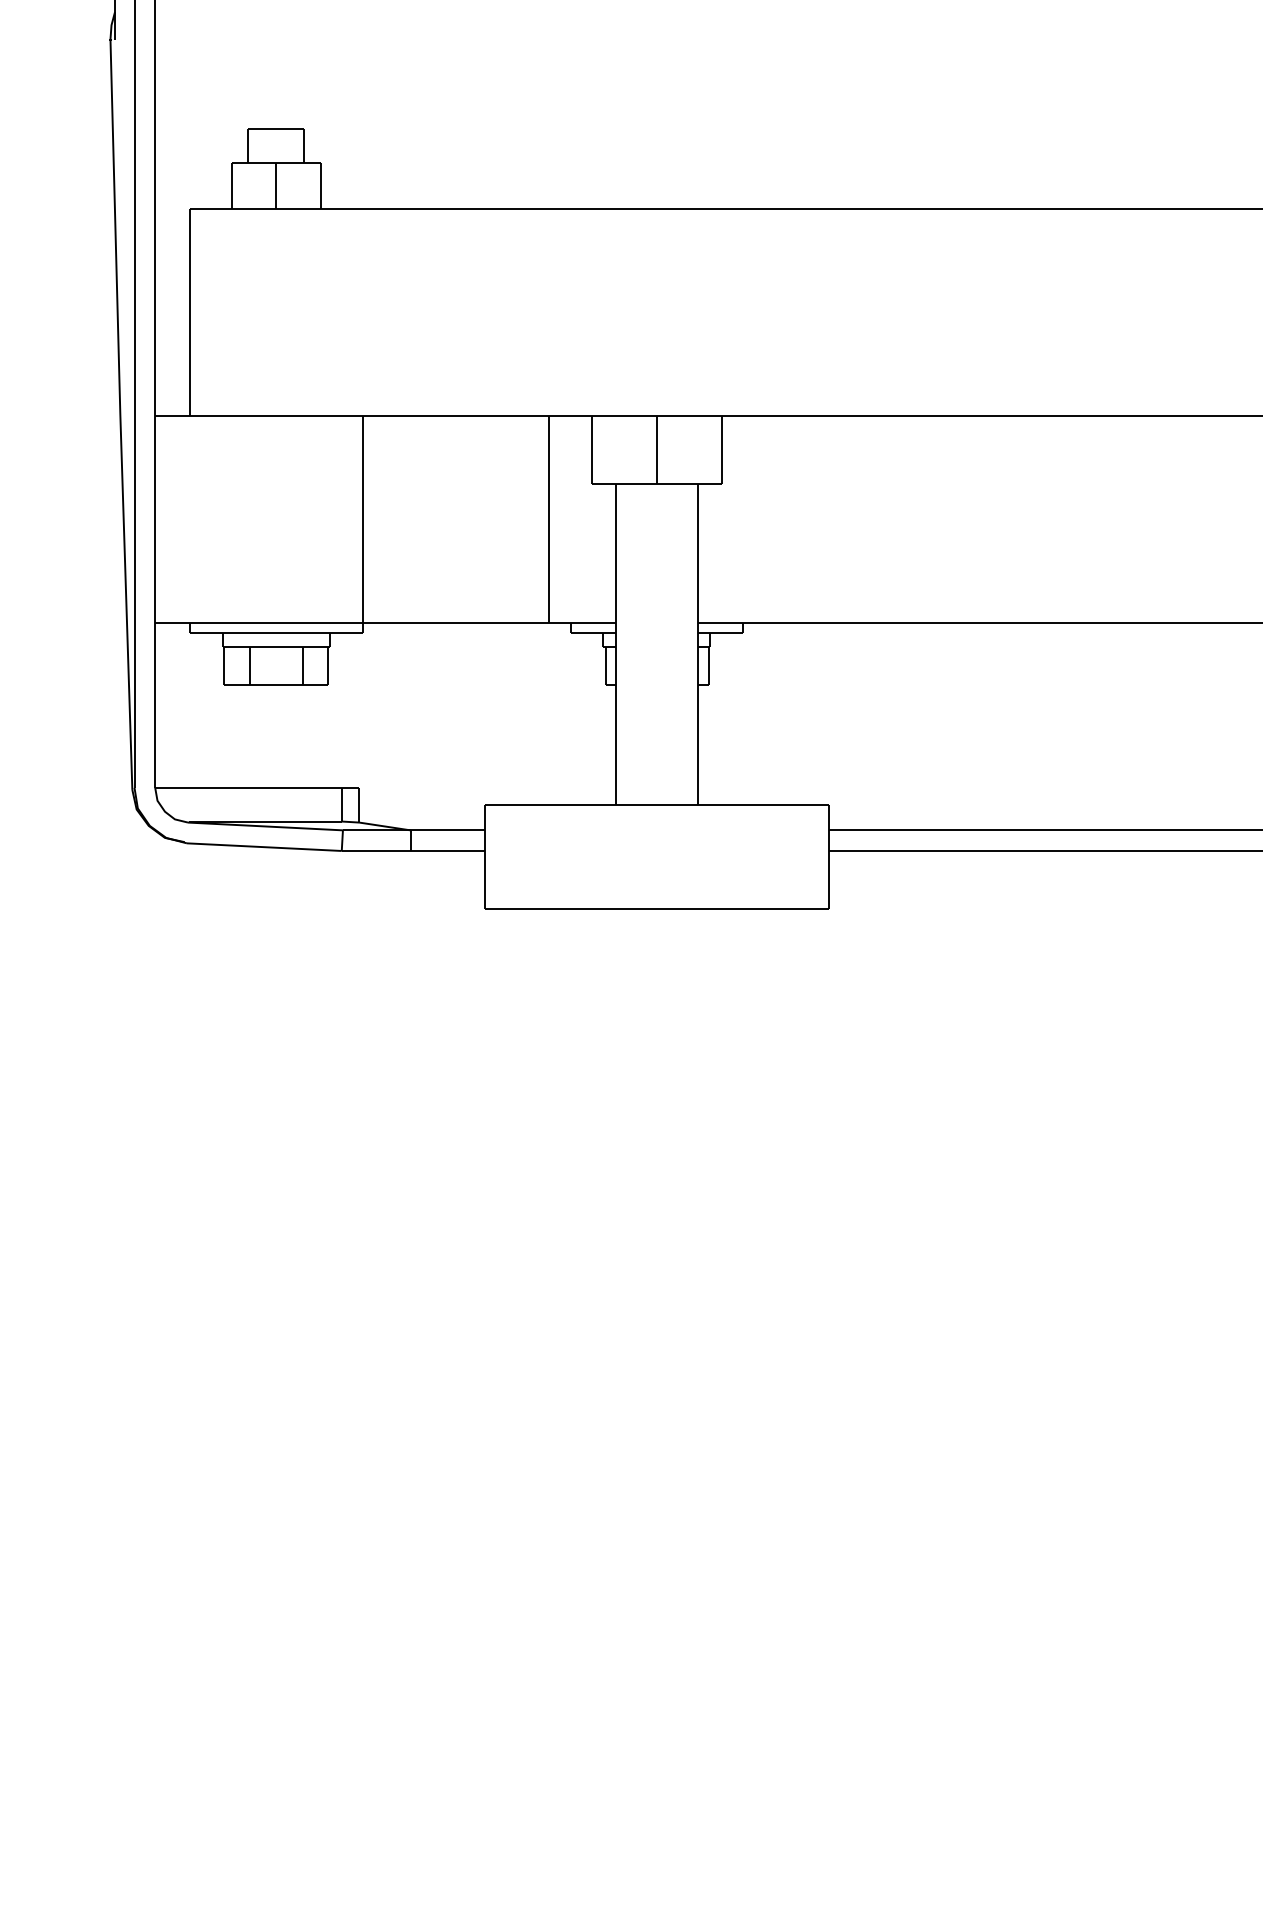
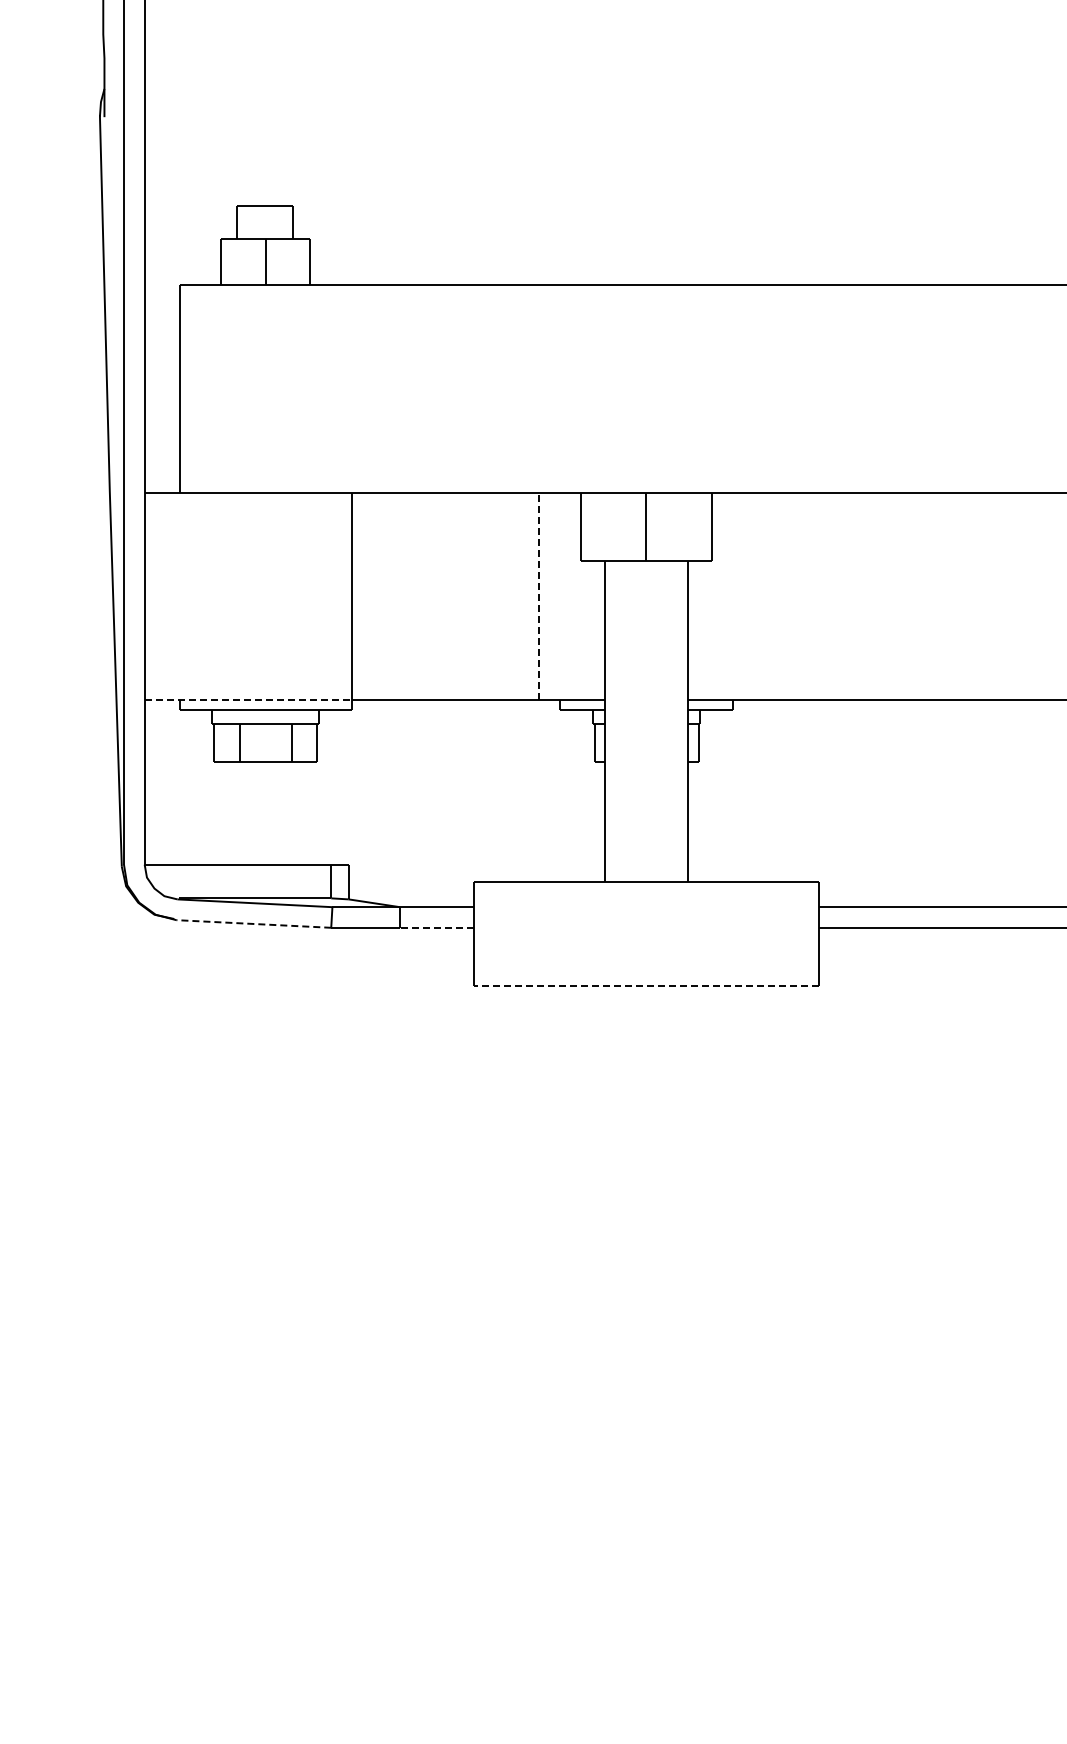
line: (549, 519) -> (538, 596), solid -> dashed
line: (258, 622) -> (247, 699), solid -> dashed
line: (264, 847) -> (253, 924), solid -> dashed
line: (447, 850) -> (436, 927), solid -> dashed
line: (656, 908) -> (645, 985), solid -> dashed

